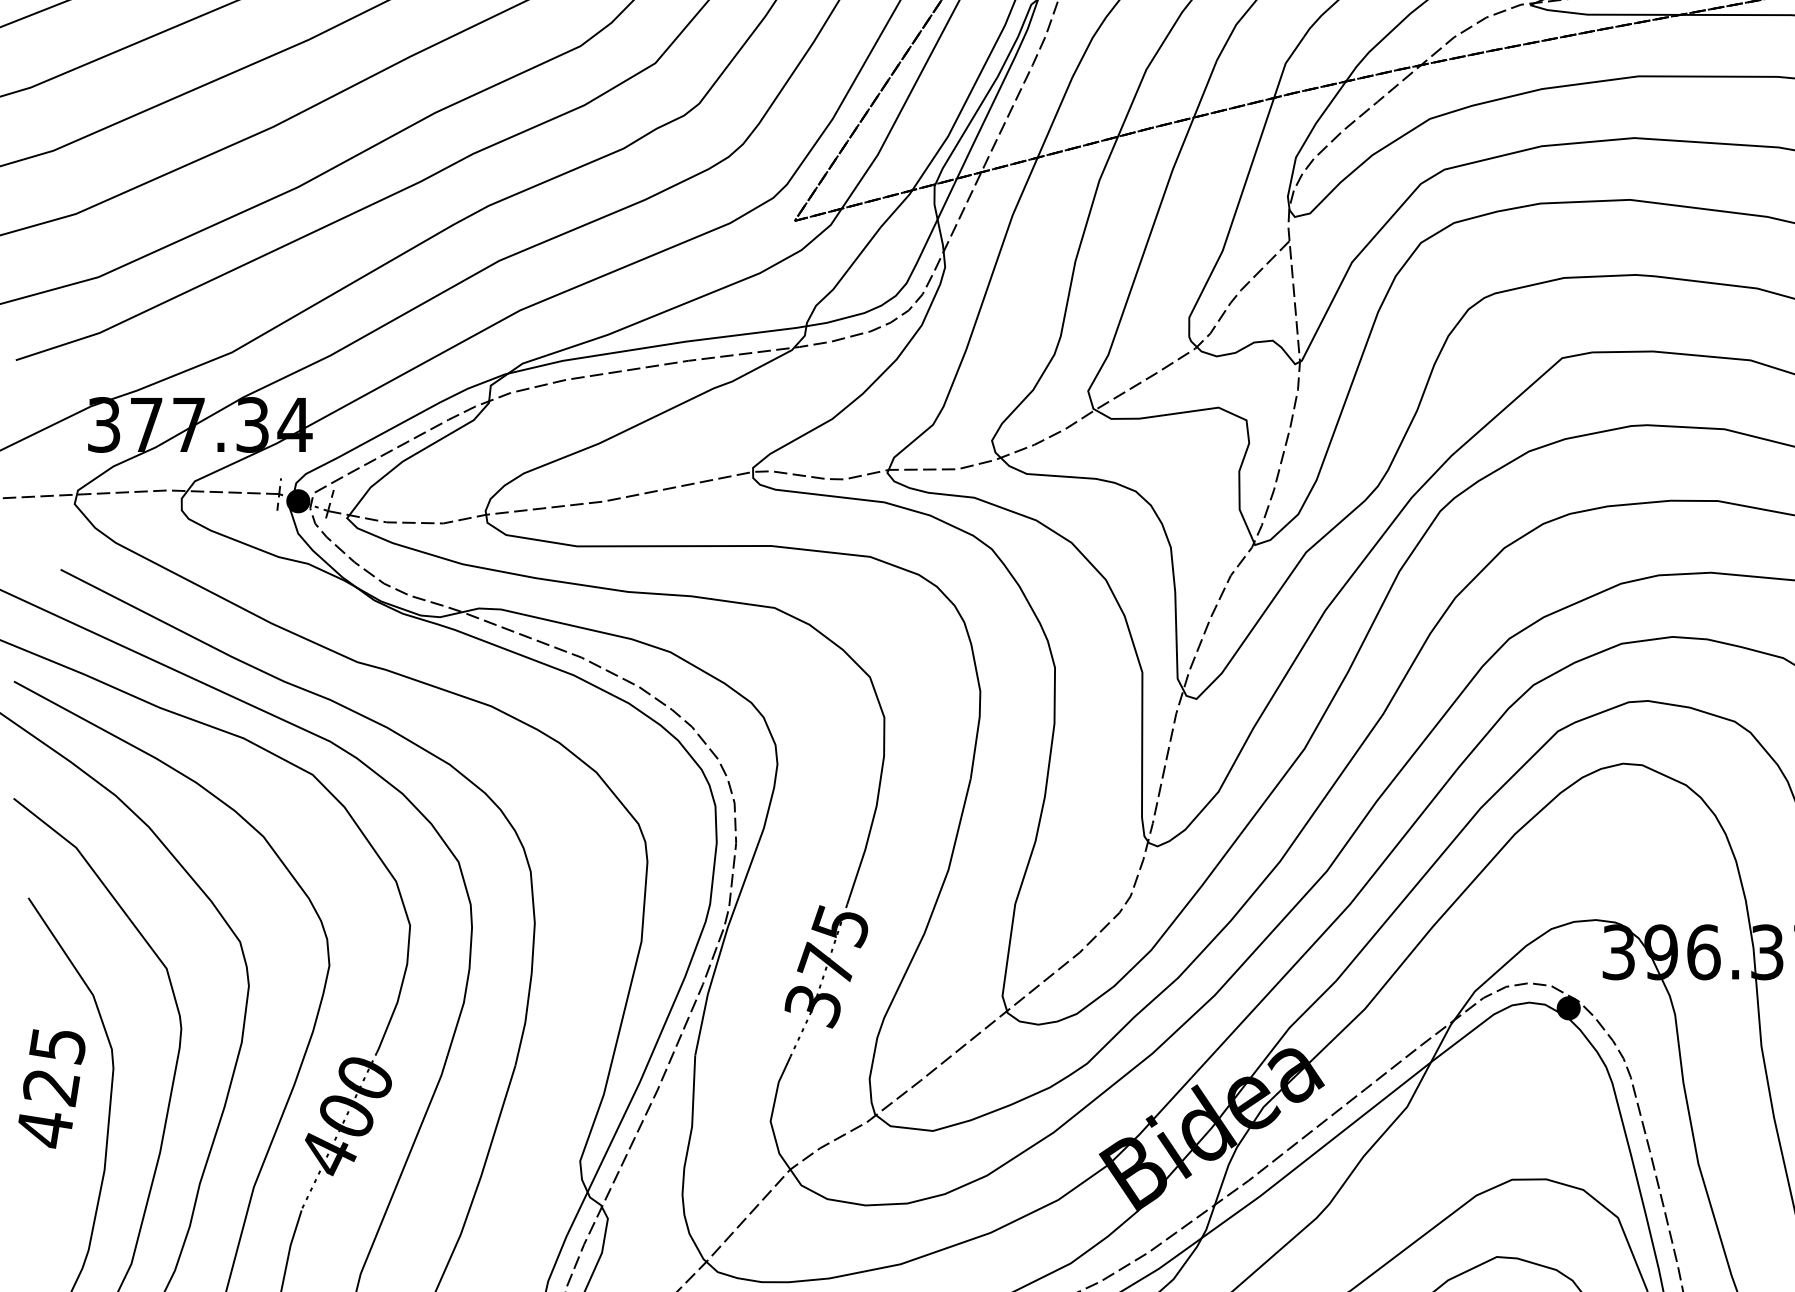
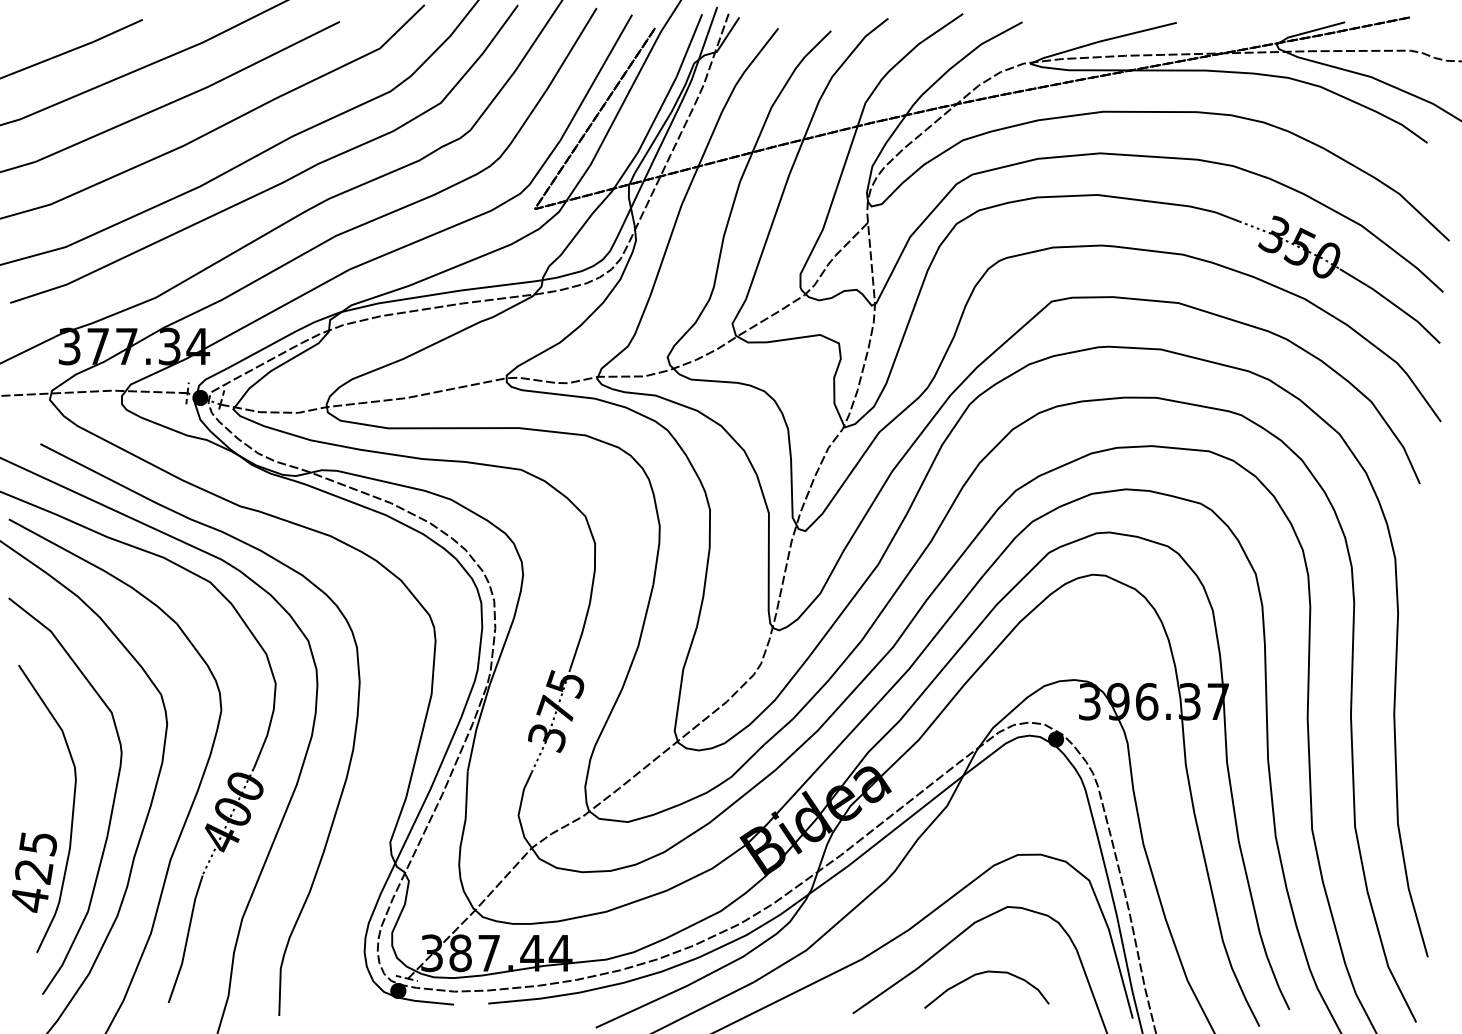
text: (51, 1088) -> (34, 872), moved

